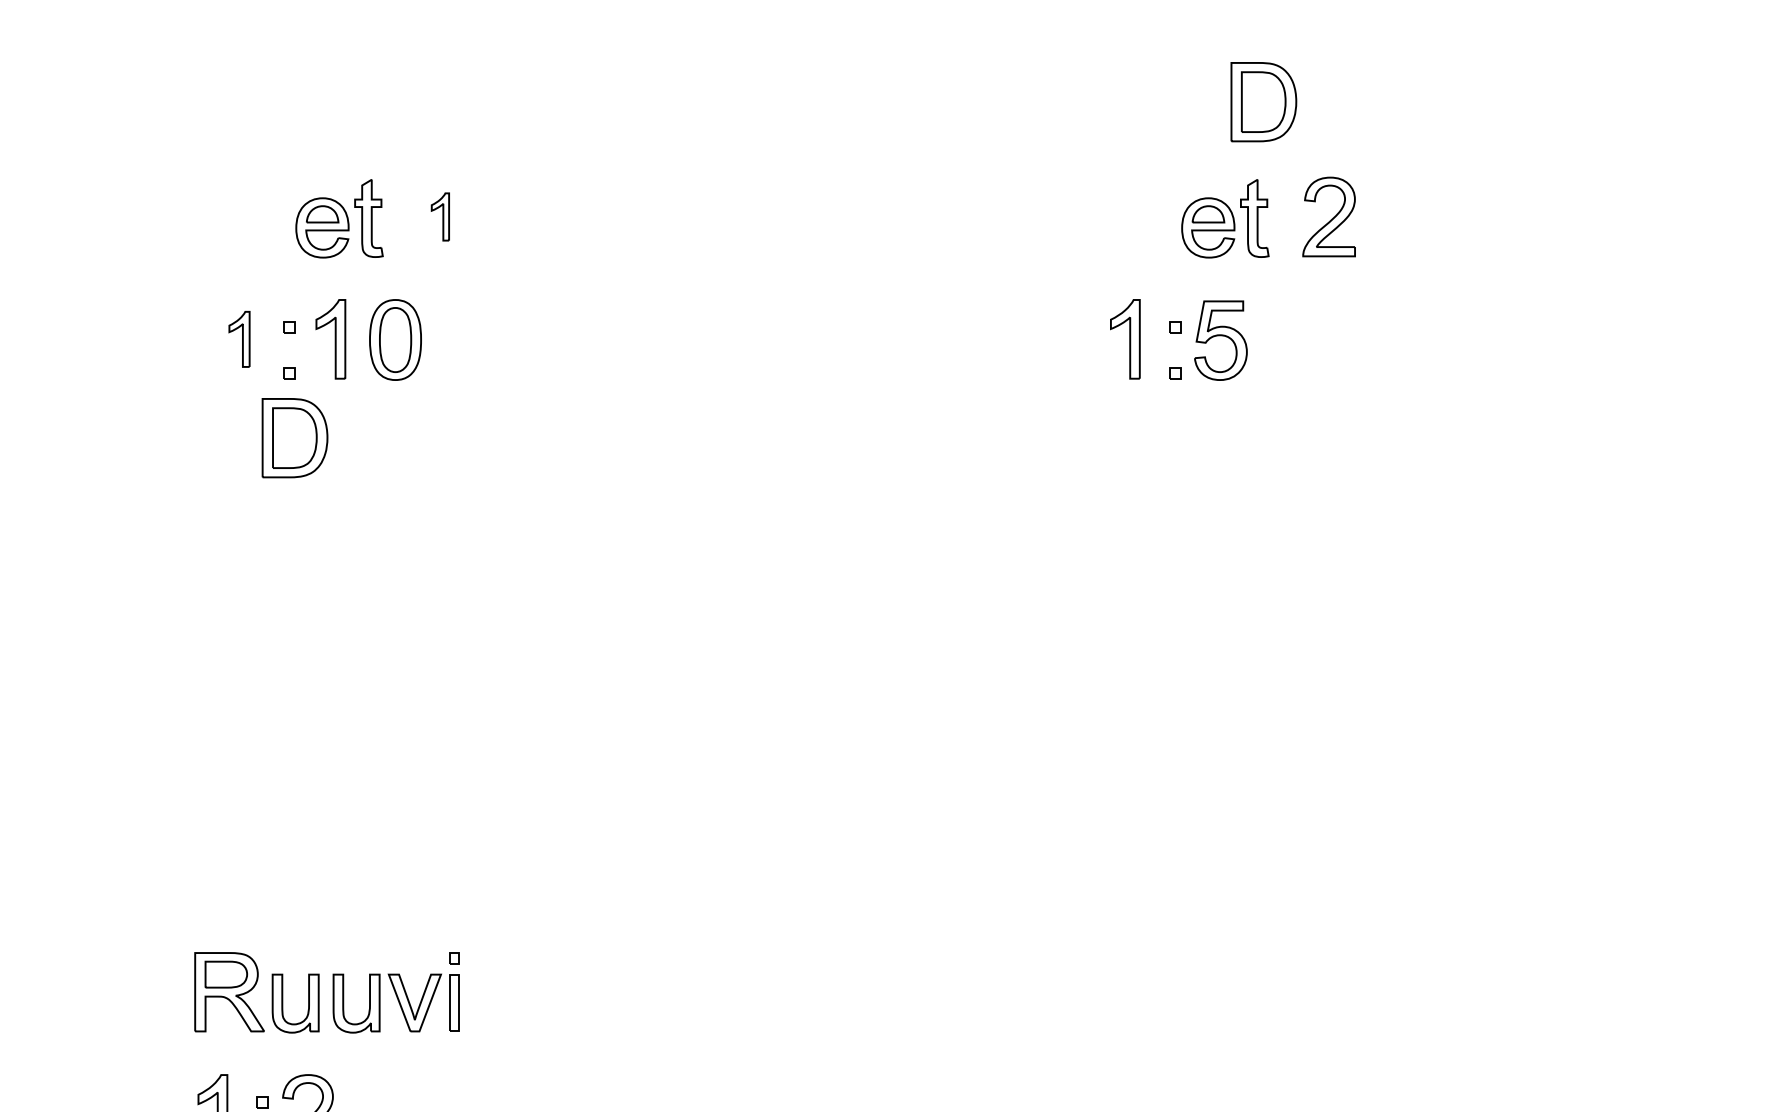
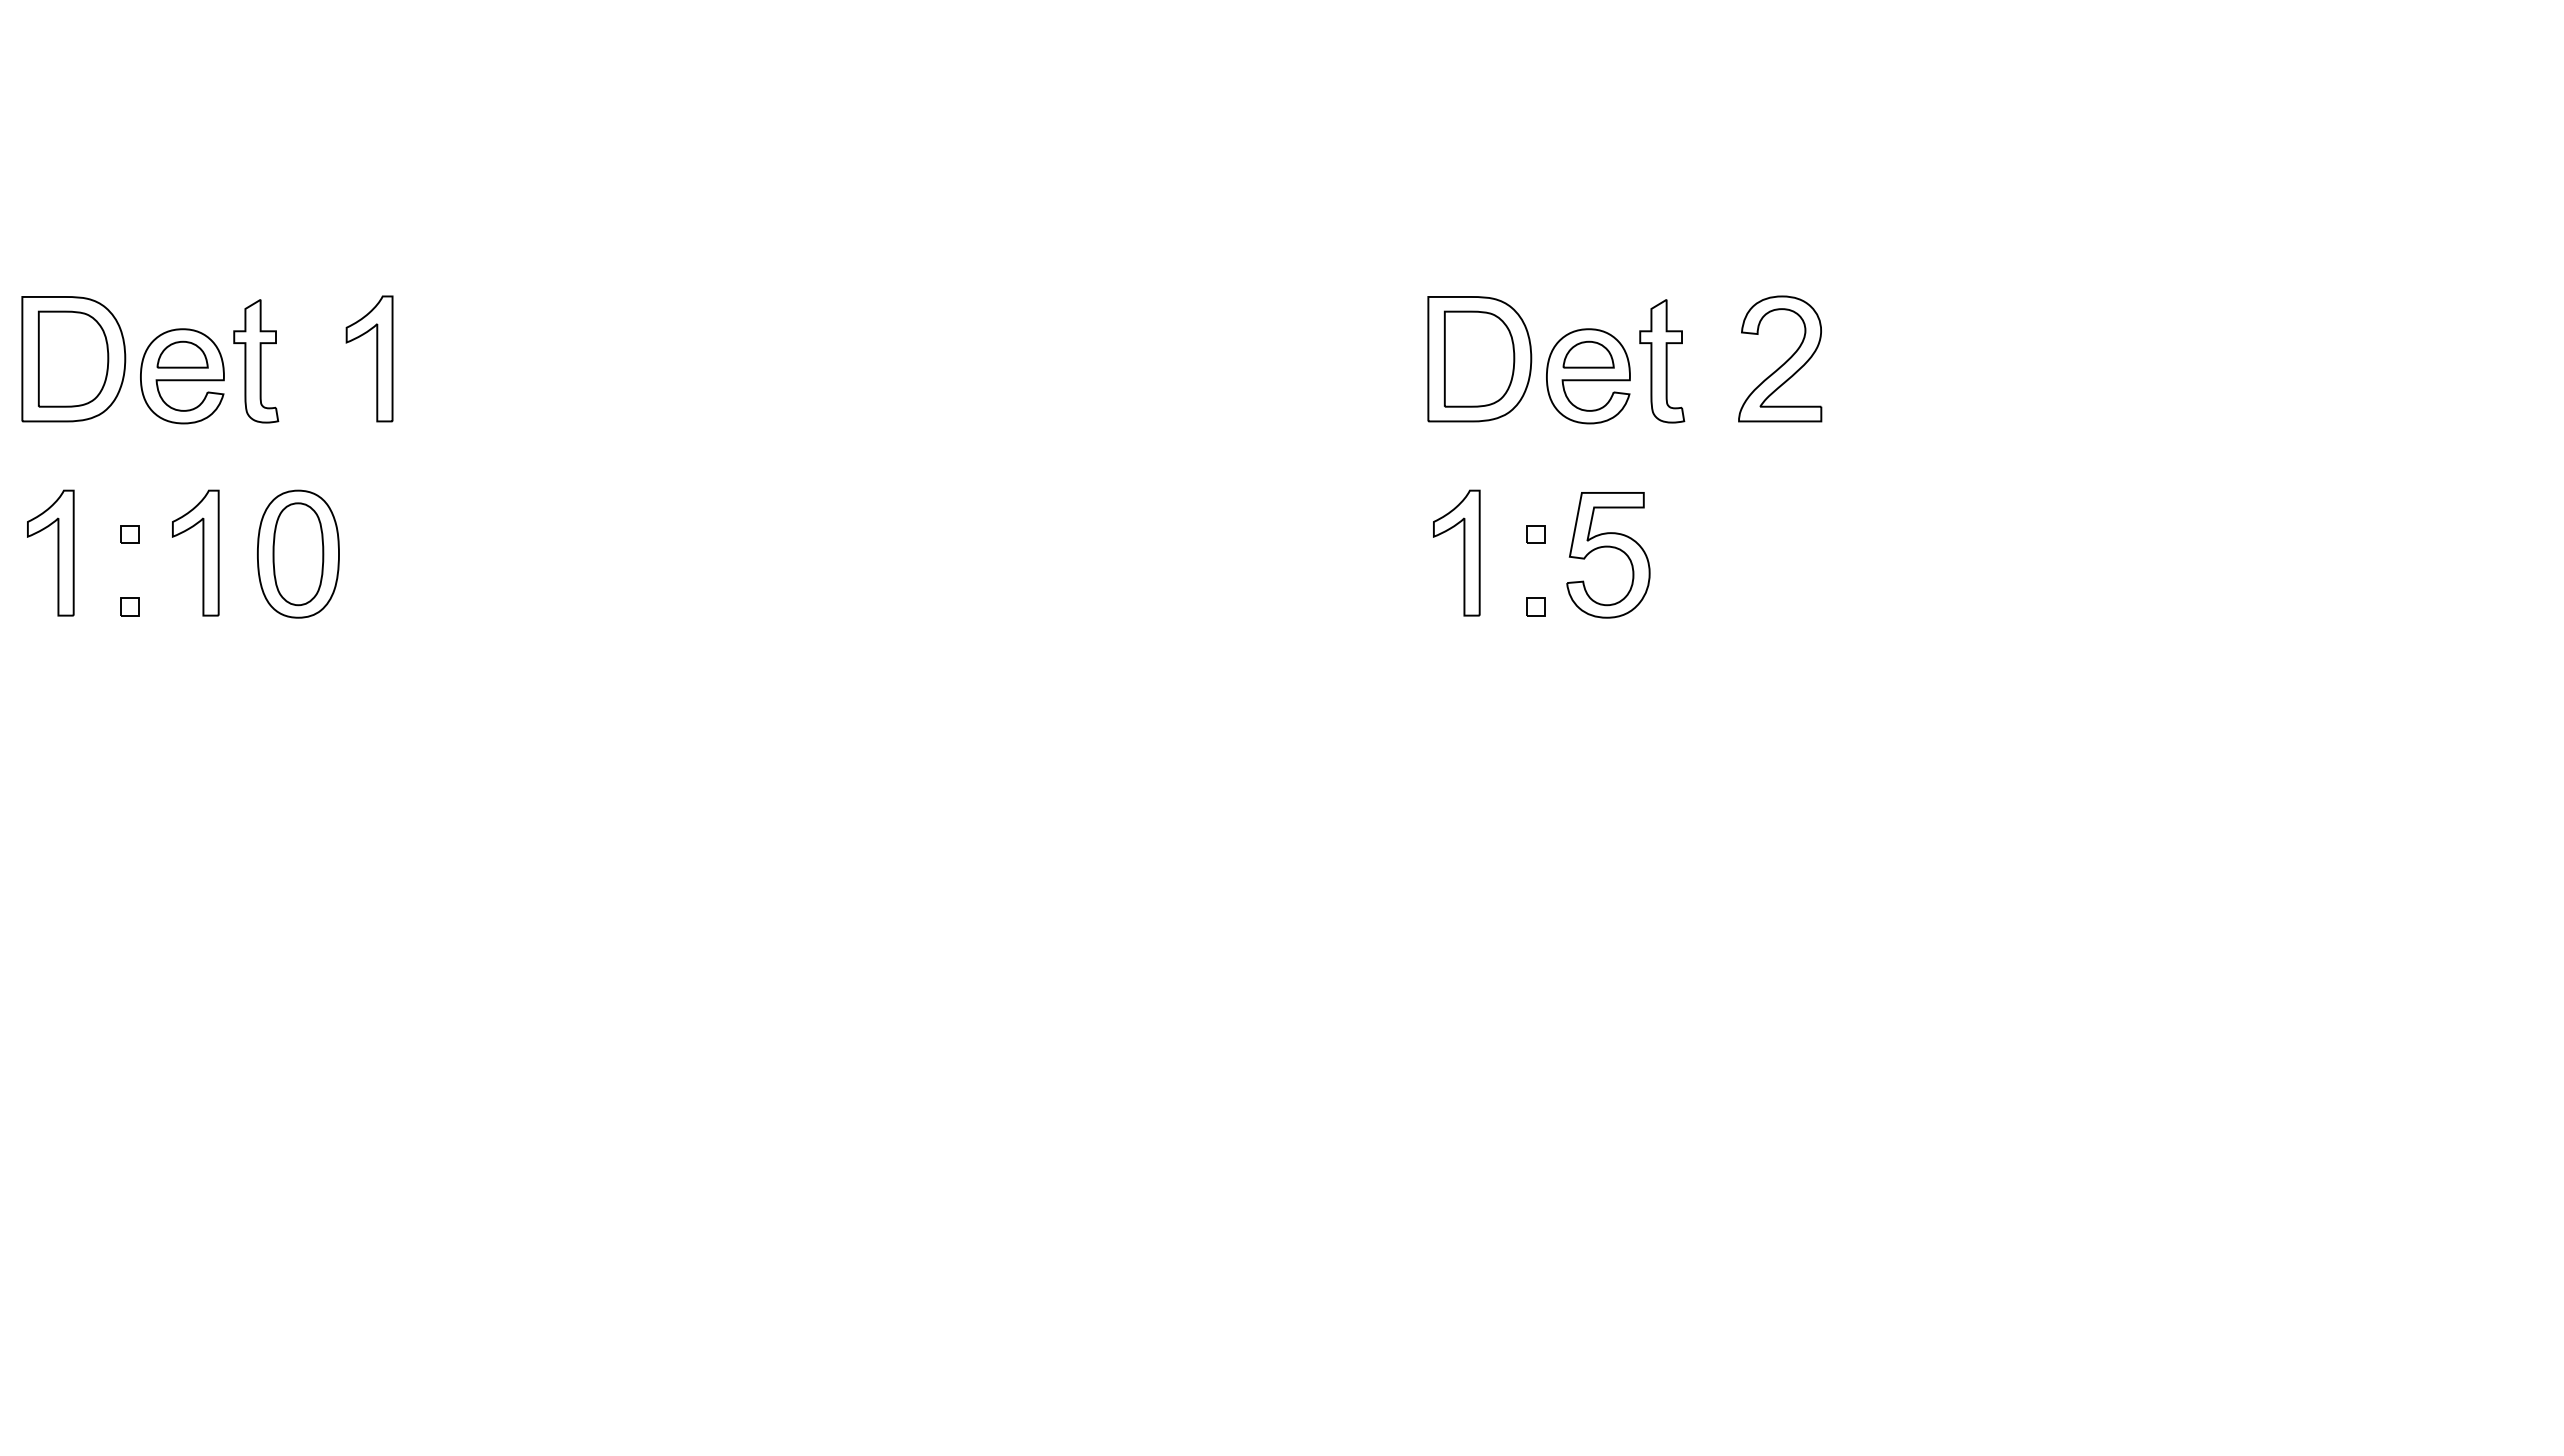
part: (1263, 102) -> (1479, 359), moved
part: (440, 216) -> (369, 358), size x1.67
part: (239, 339) -> (50, 553), size x1.43
part: (294, 438) -> (72, 359), moved

